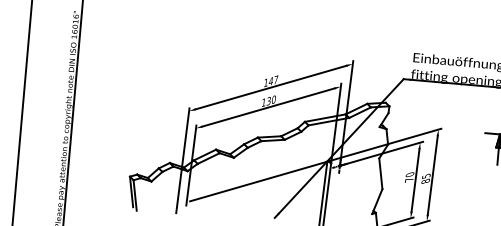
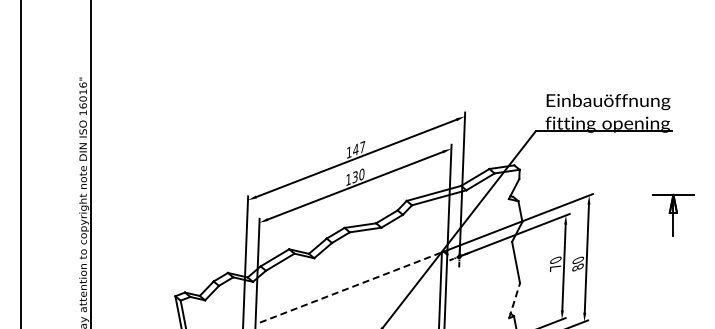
text: (425, 176) -> (577, 260), 85 -> 80
line: (259, 181) -> (351, 287), solid -> dashed
line: (377, 201) -> (514, 300), solid -> dashed

